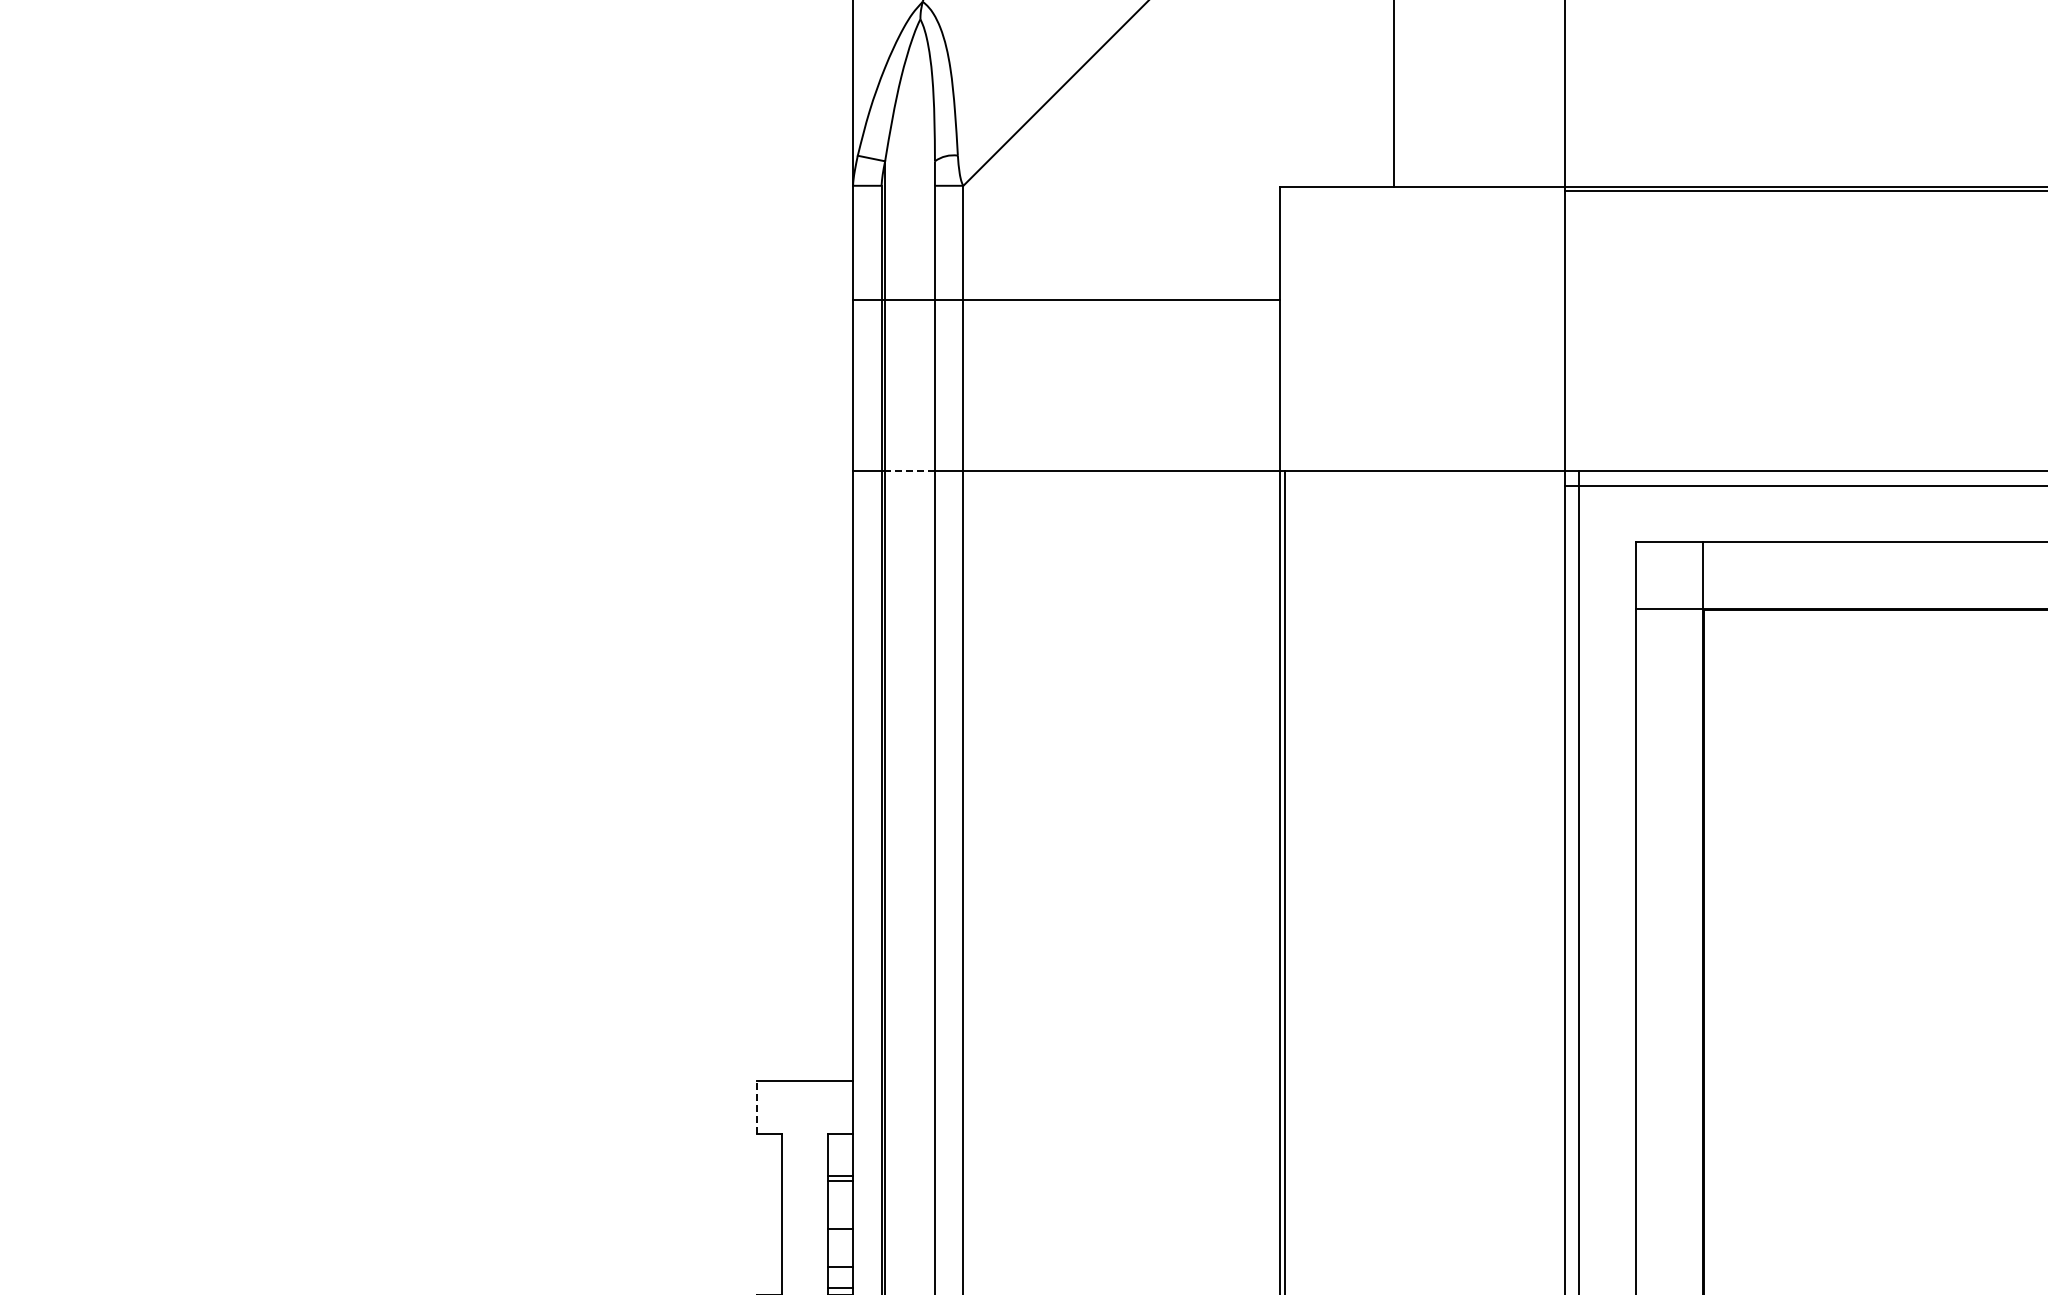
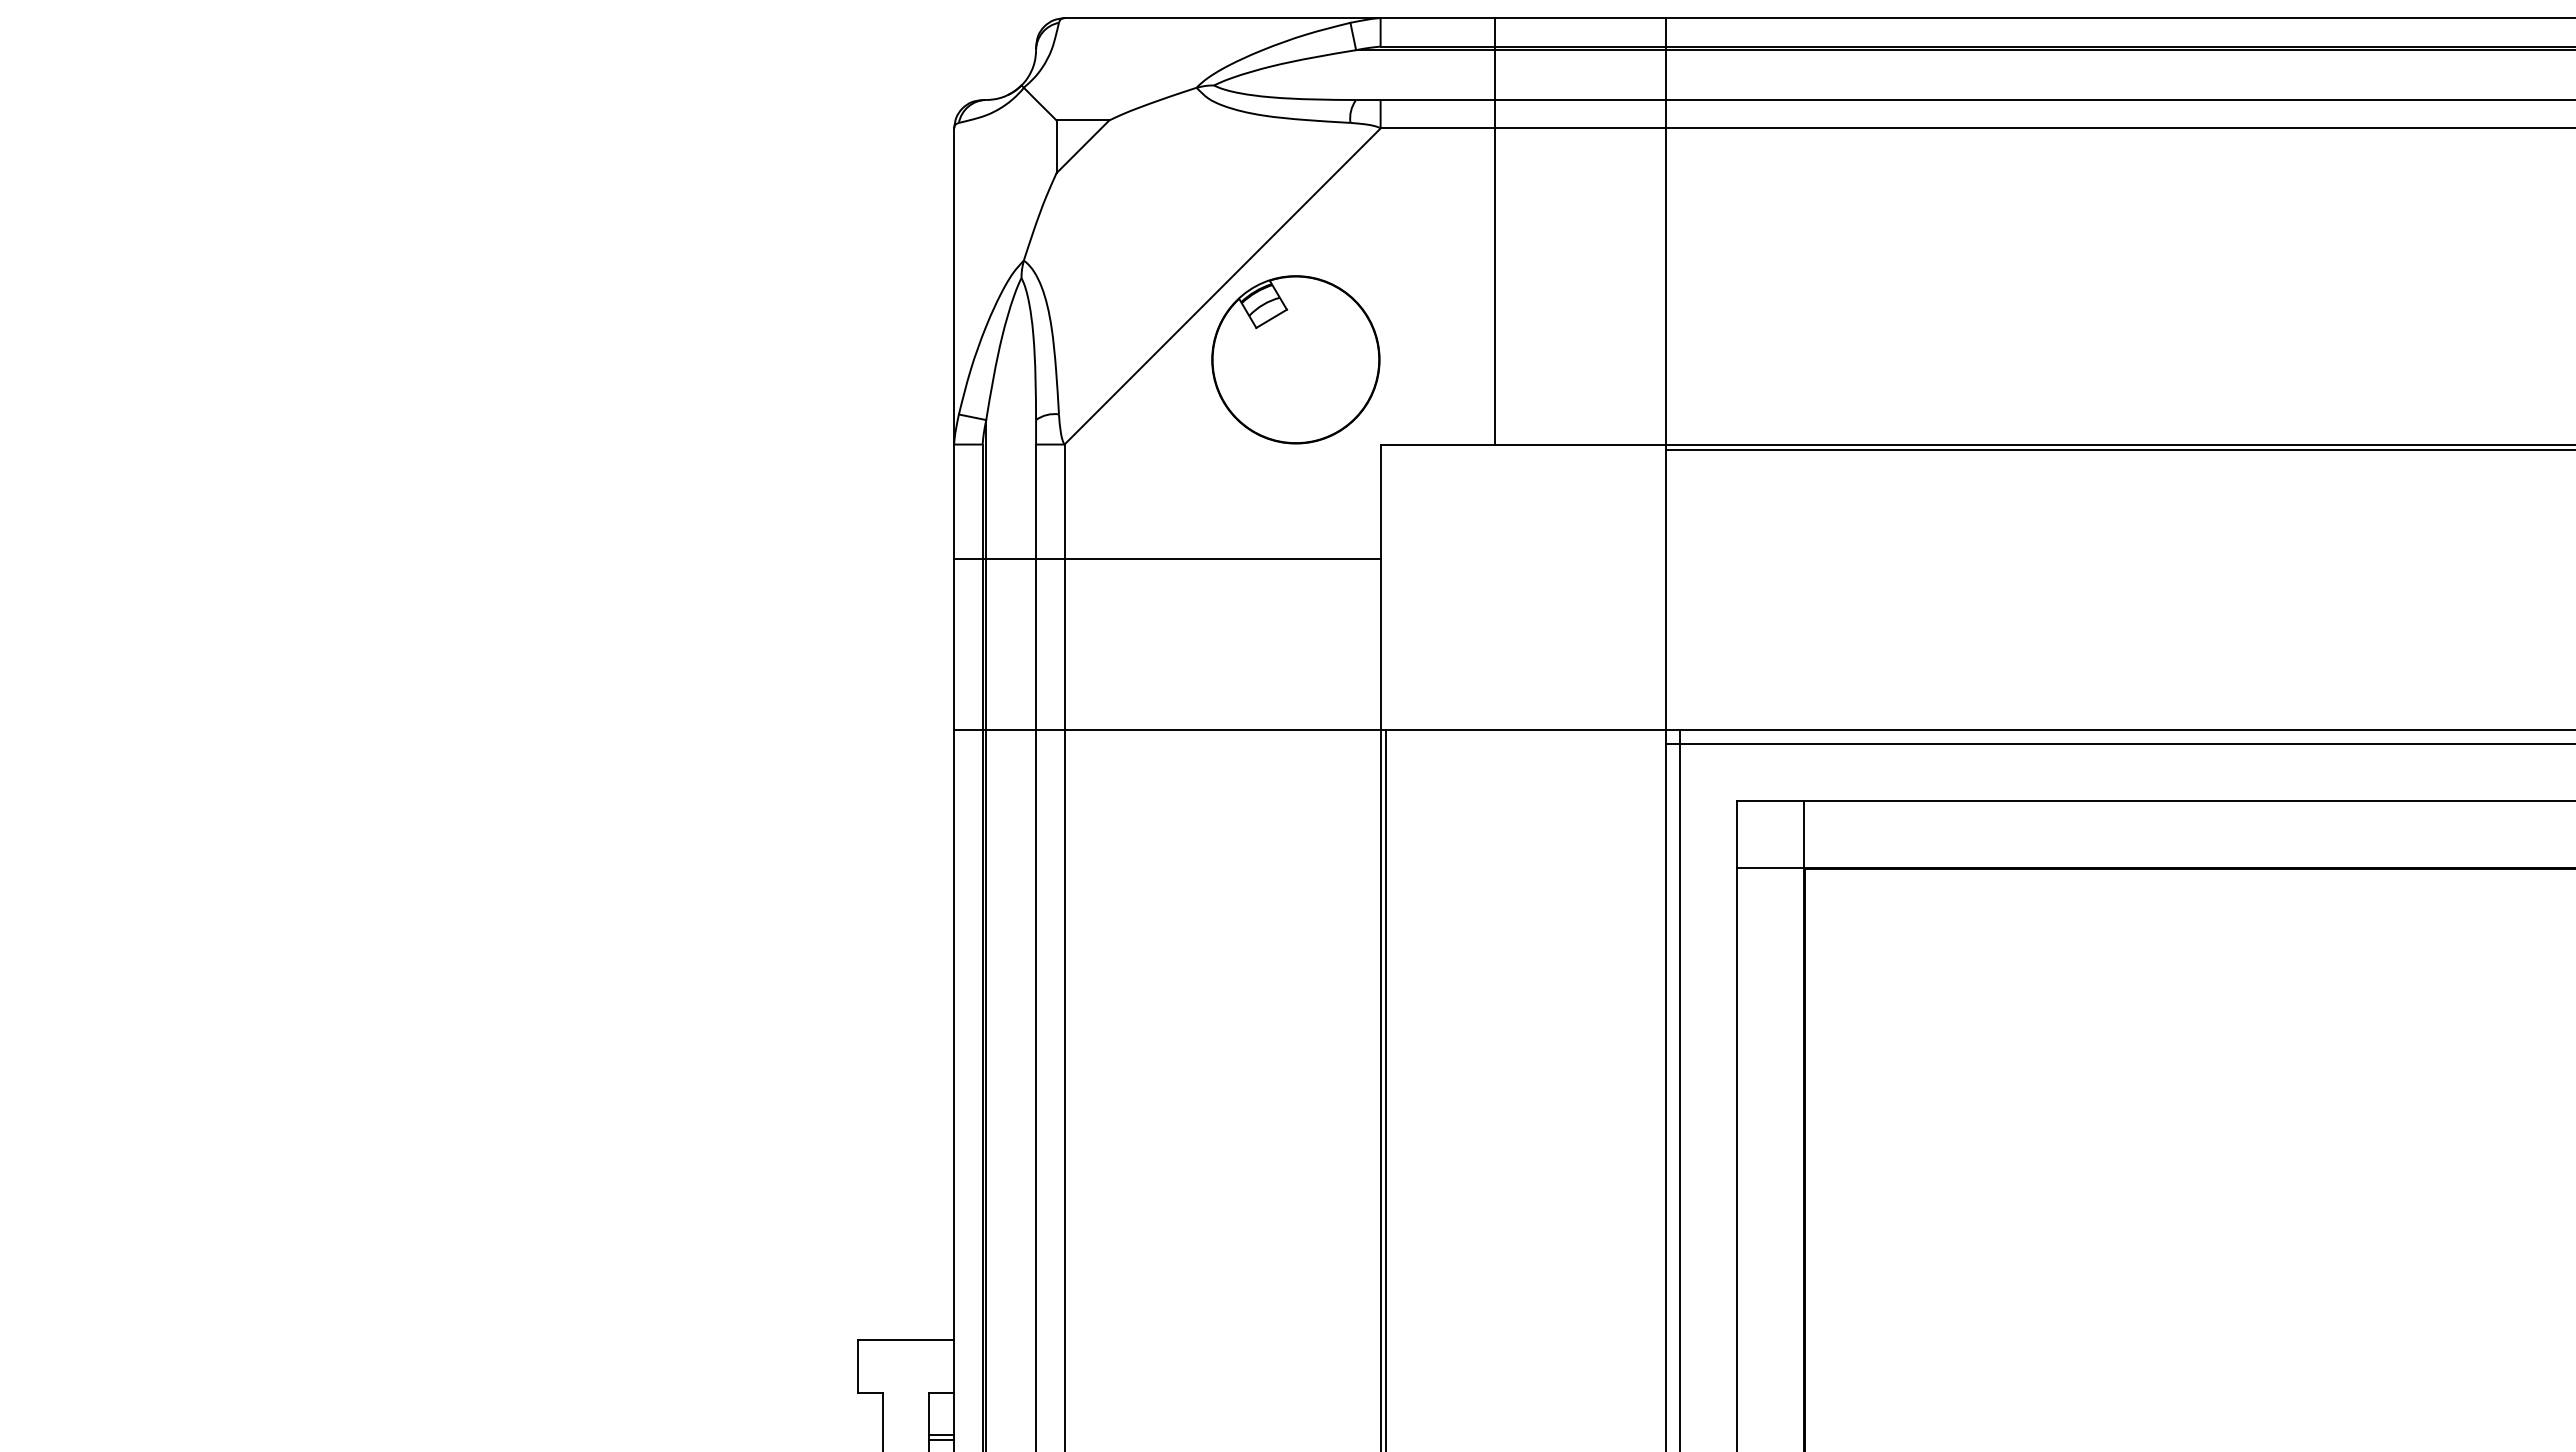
part: (1194, 100) -> (1295, 359), added
line: (910, 471) -> (1011, 730), dashed -> solid
line: (757, 1107) -> (858, 1366), dashed -> solid

